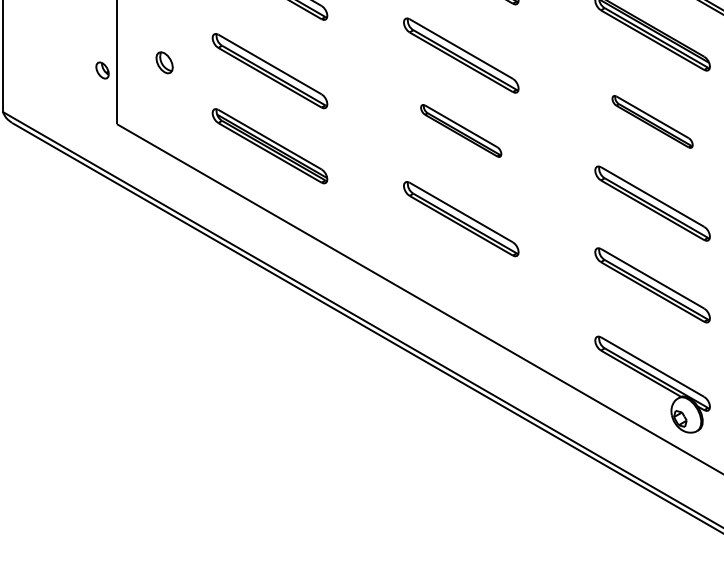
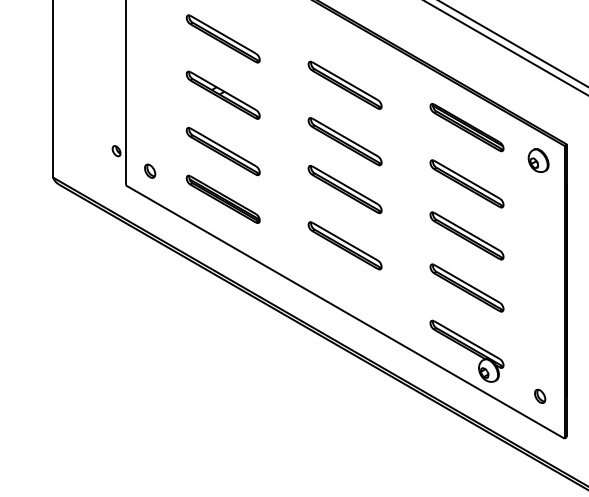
part: (165, 61) -> (150, 170), moved
part: (651, 121) -> (466, 183), size x1.43
part: (460, 130) -> (344, 189), size x1.43

